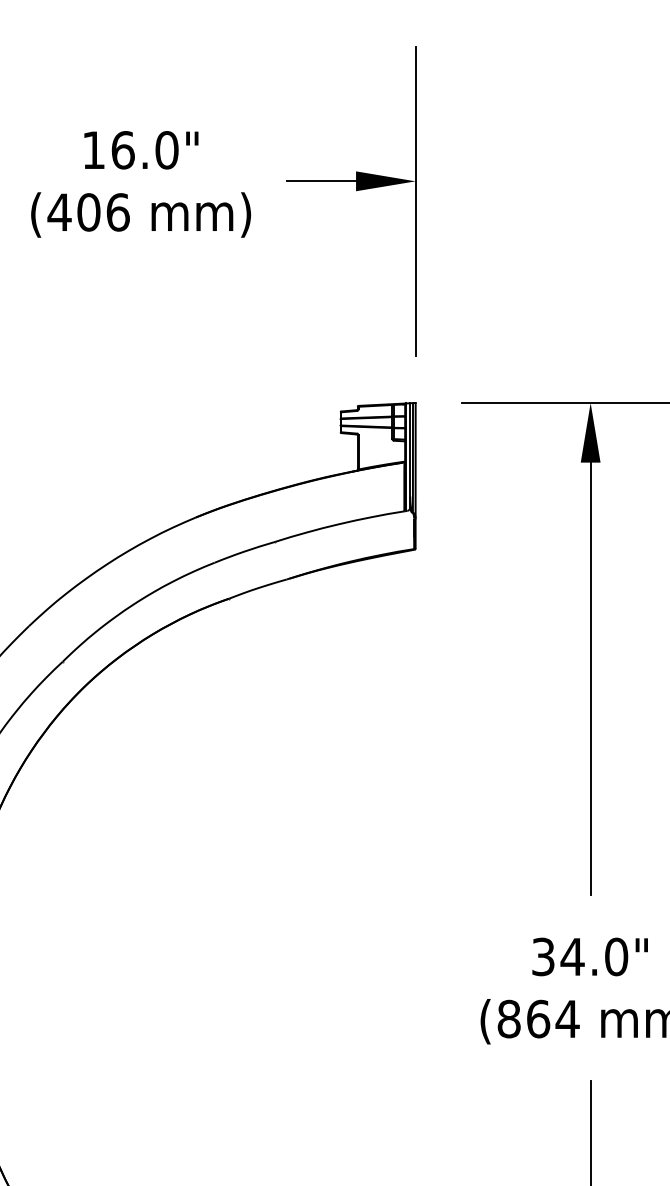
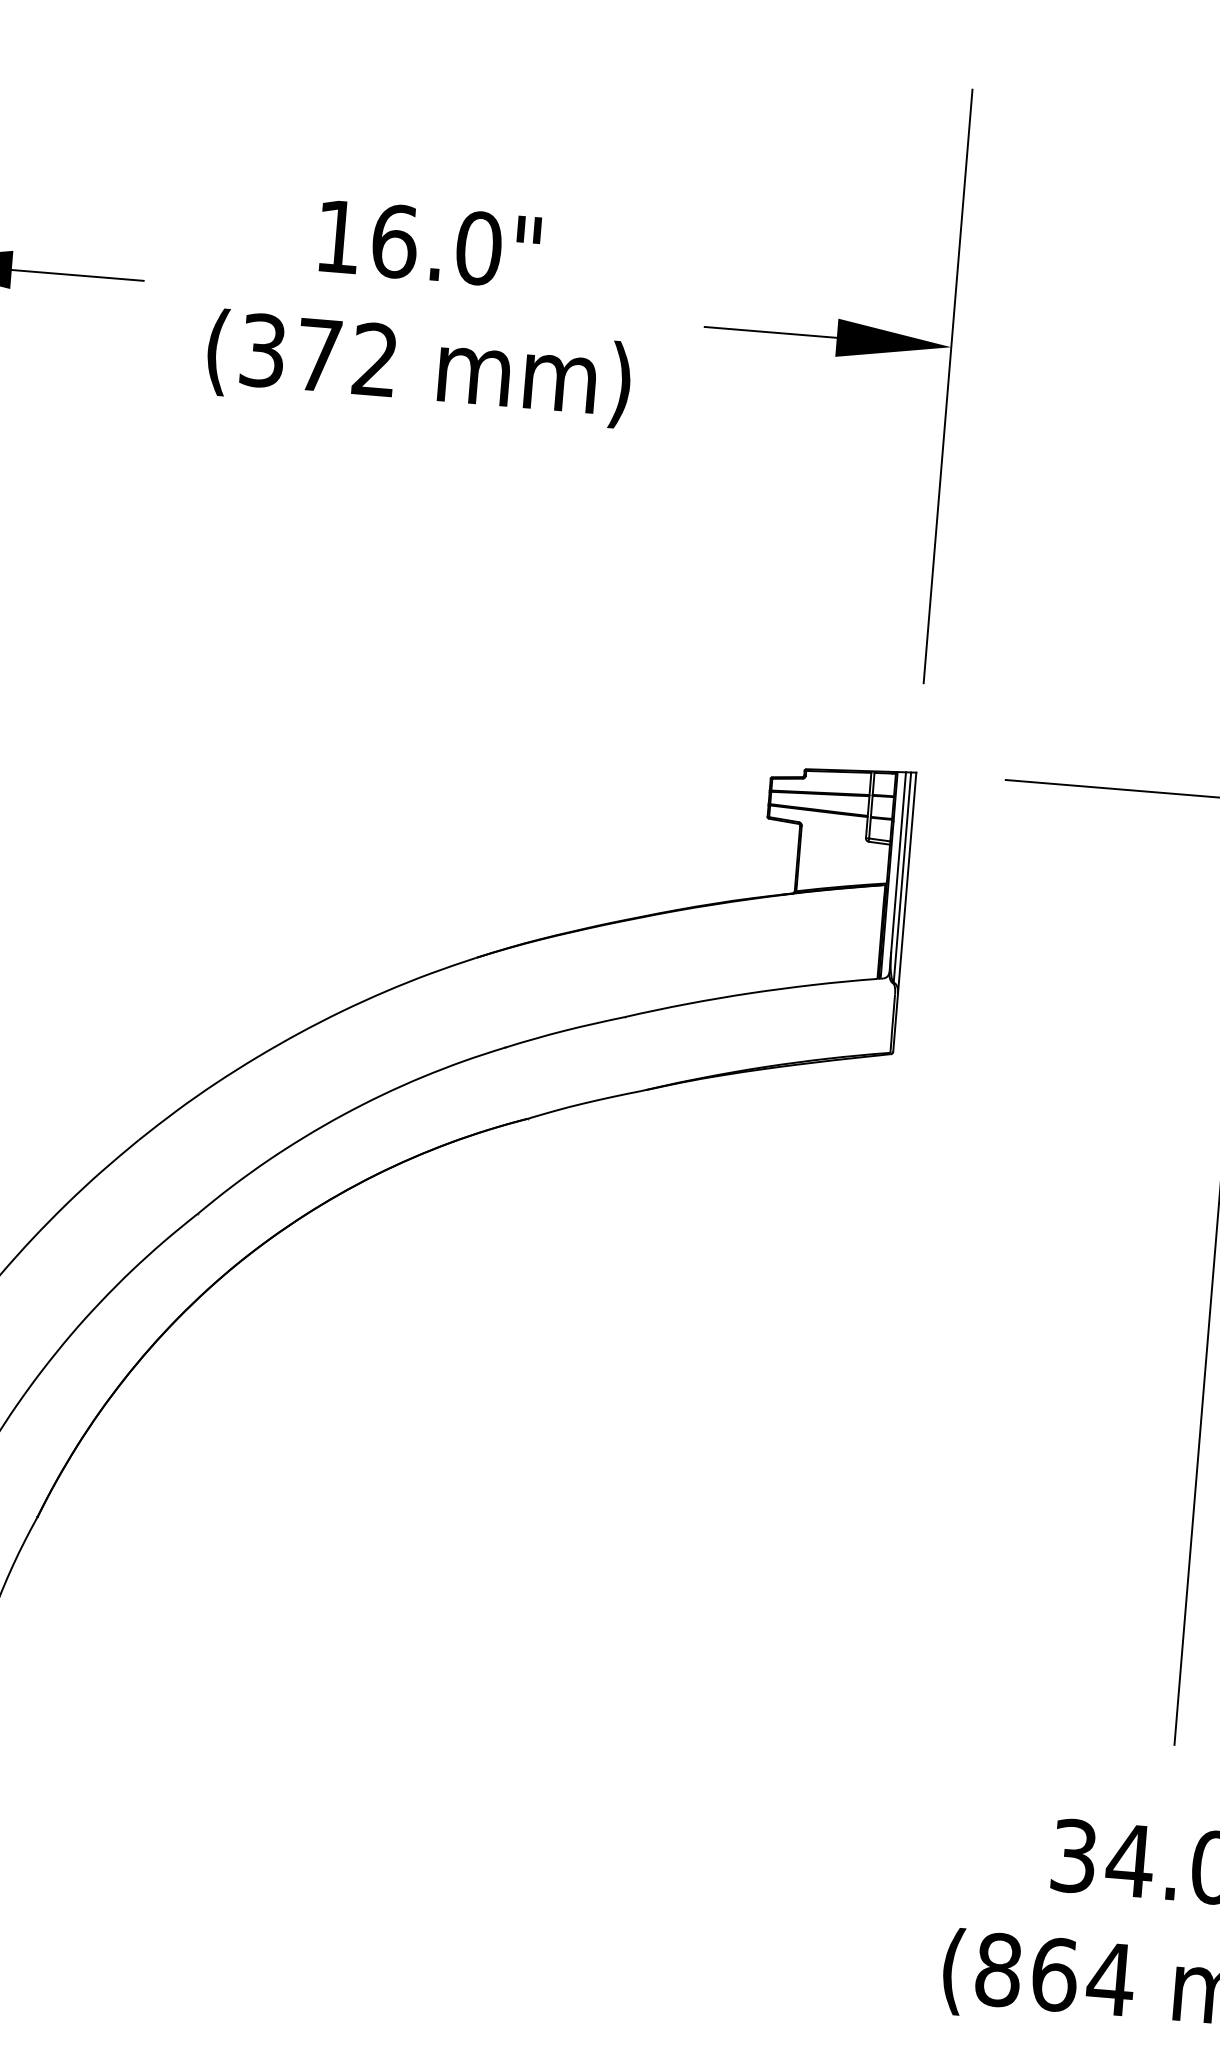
text: (88, 212) -> (318, 355), (406 -> (372

